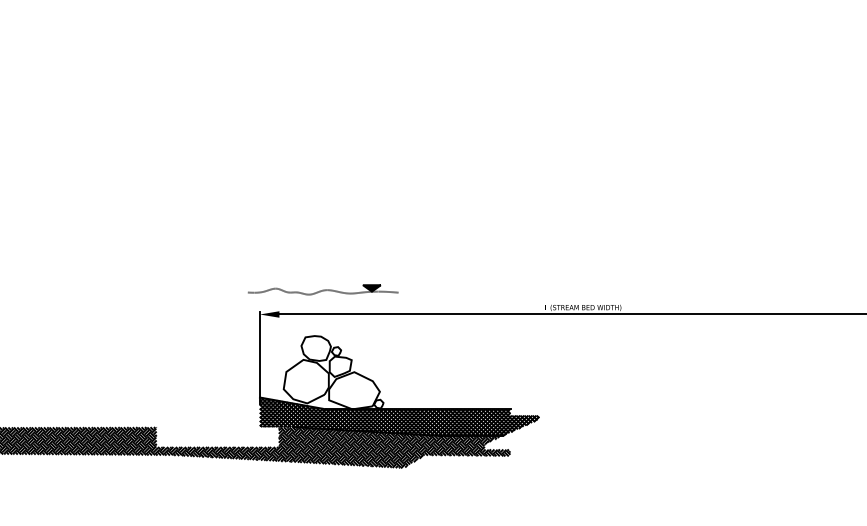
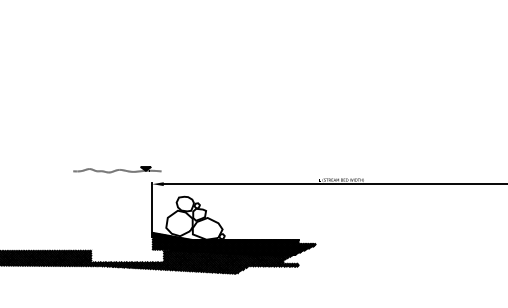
part: (323, 289) -> (117, 169), moved

